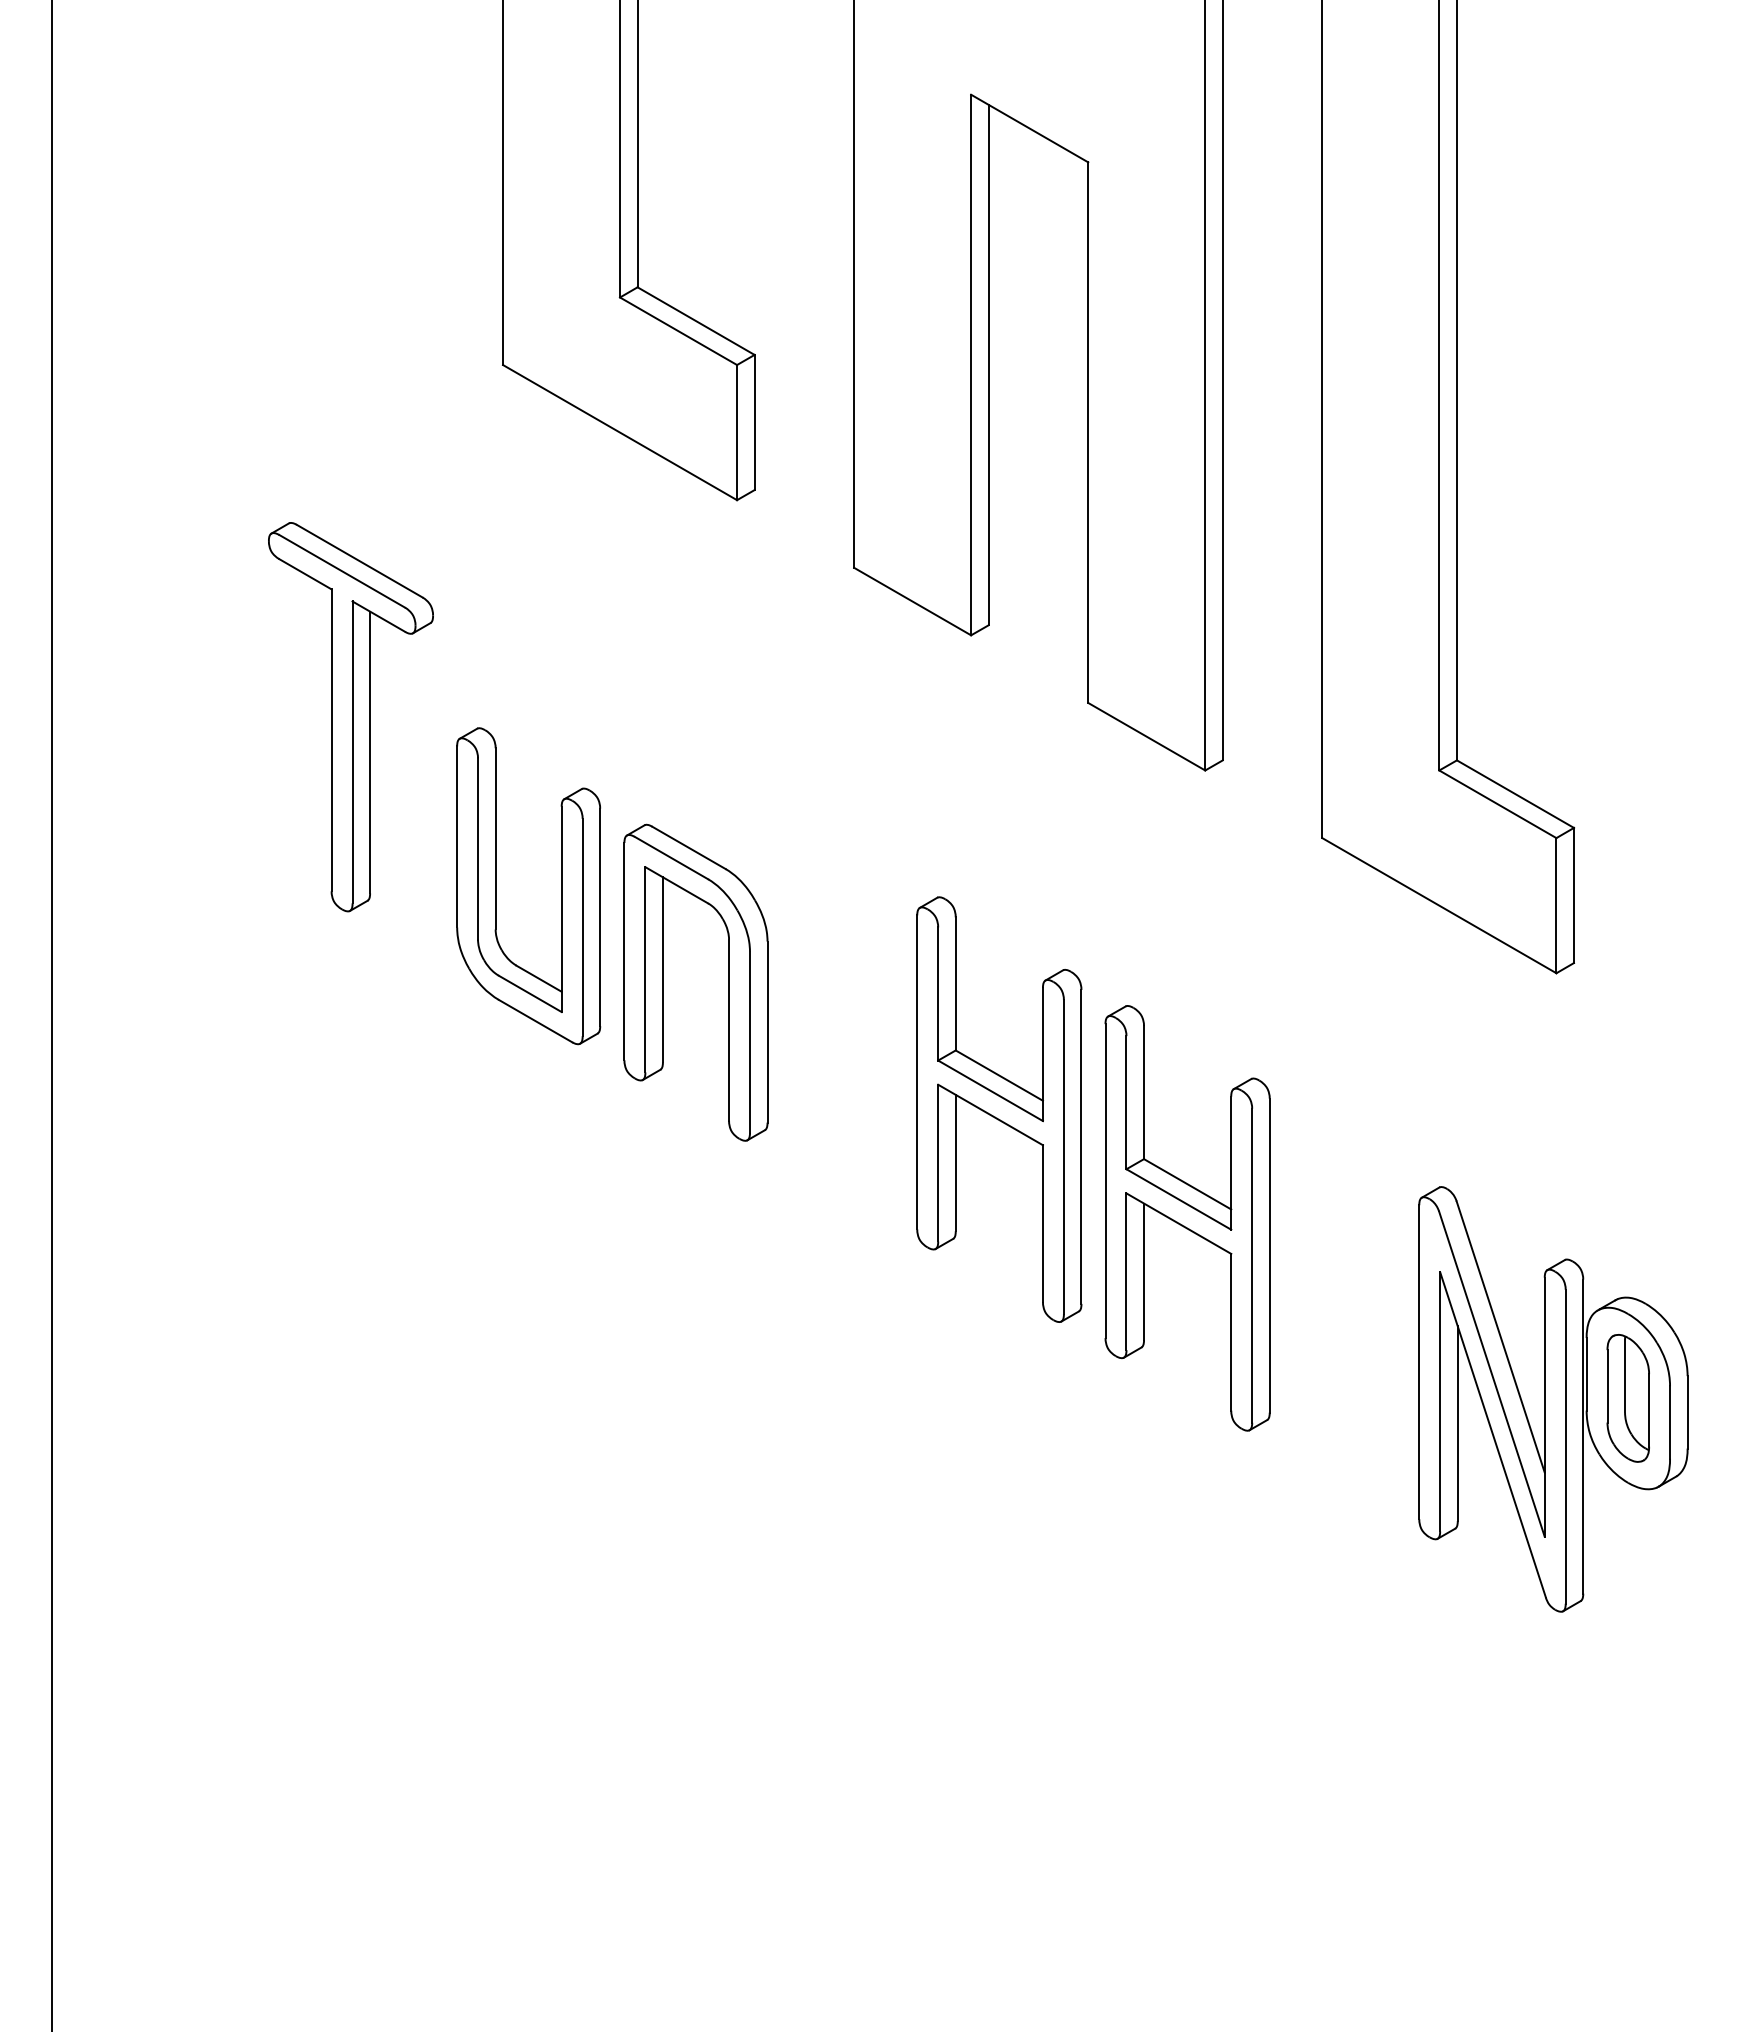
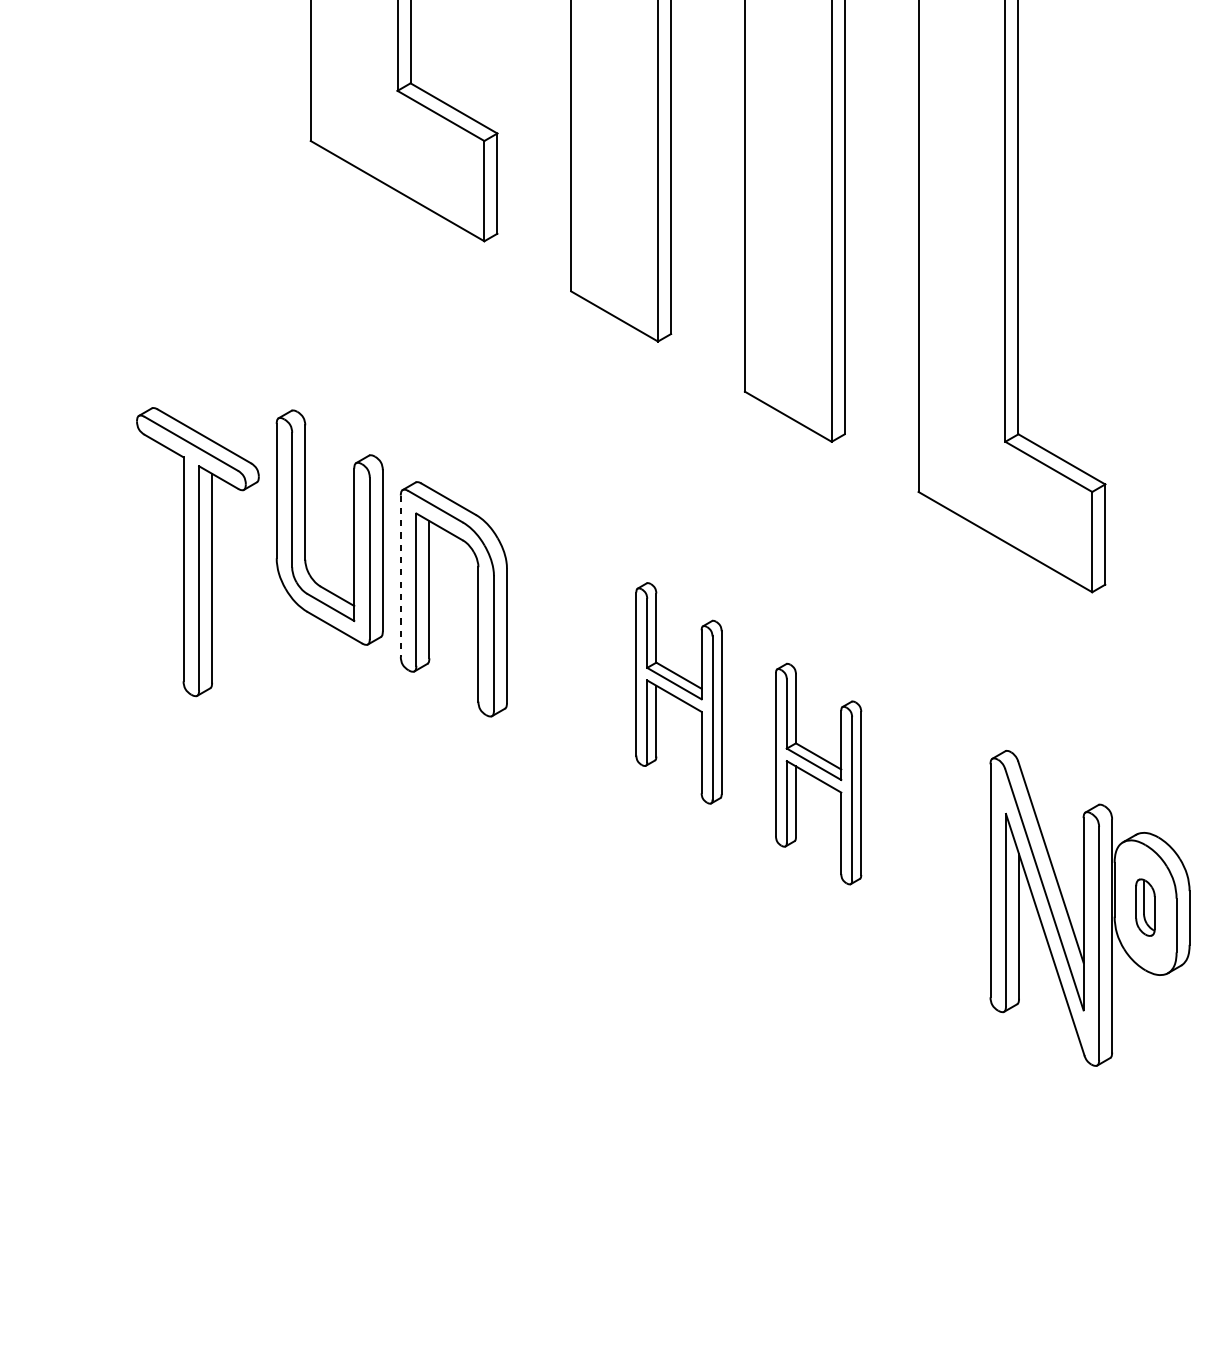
part: (350, 717) -> (197, 552), moved
line: (624, 951) -> (400, 576), solid -> dashed
part: (999, 1109) -> (679, 693), size x0.7
part: (1187, 1218) -> (818, 774), size x0.7
part: (1627, 1398) -> (1144, 907), size x0.6

